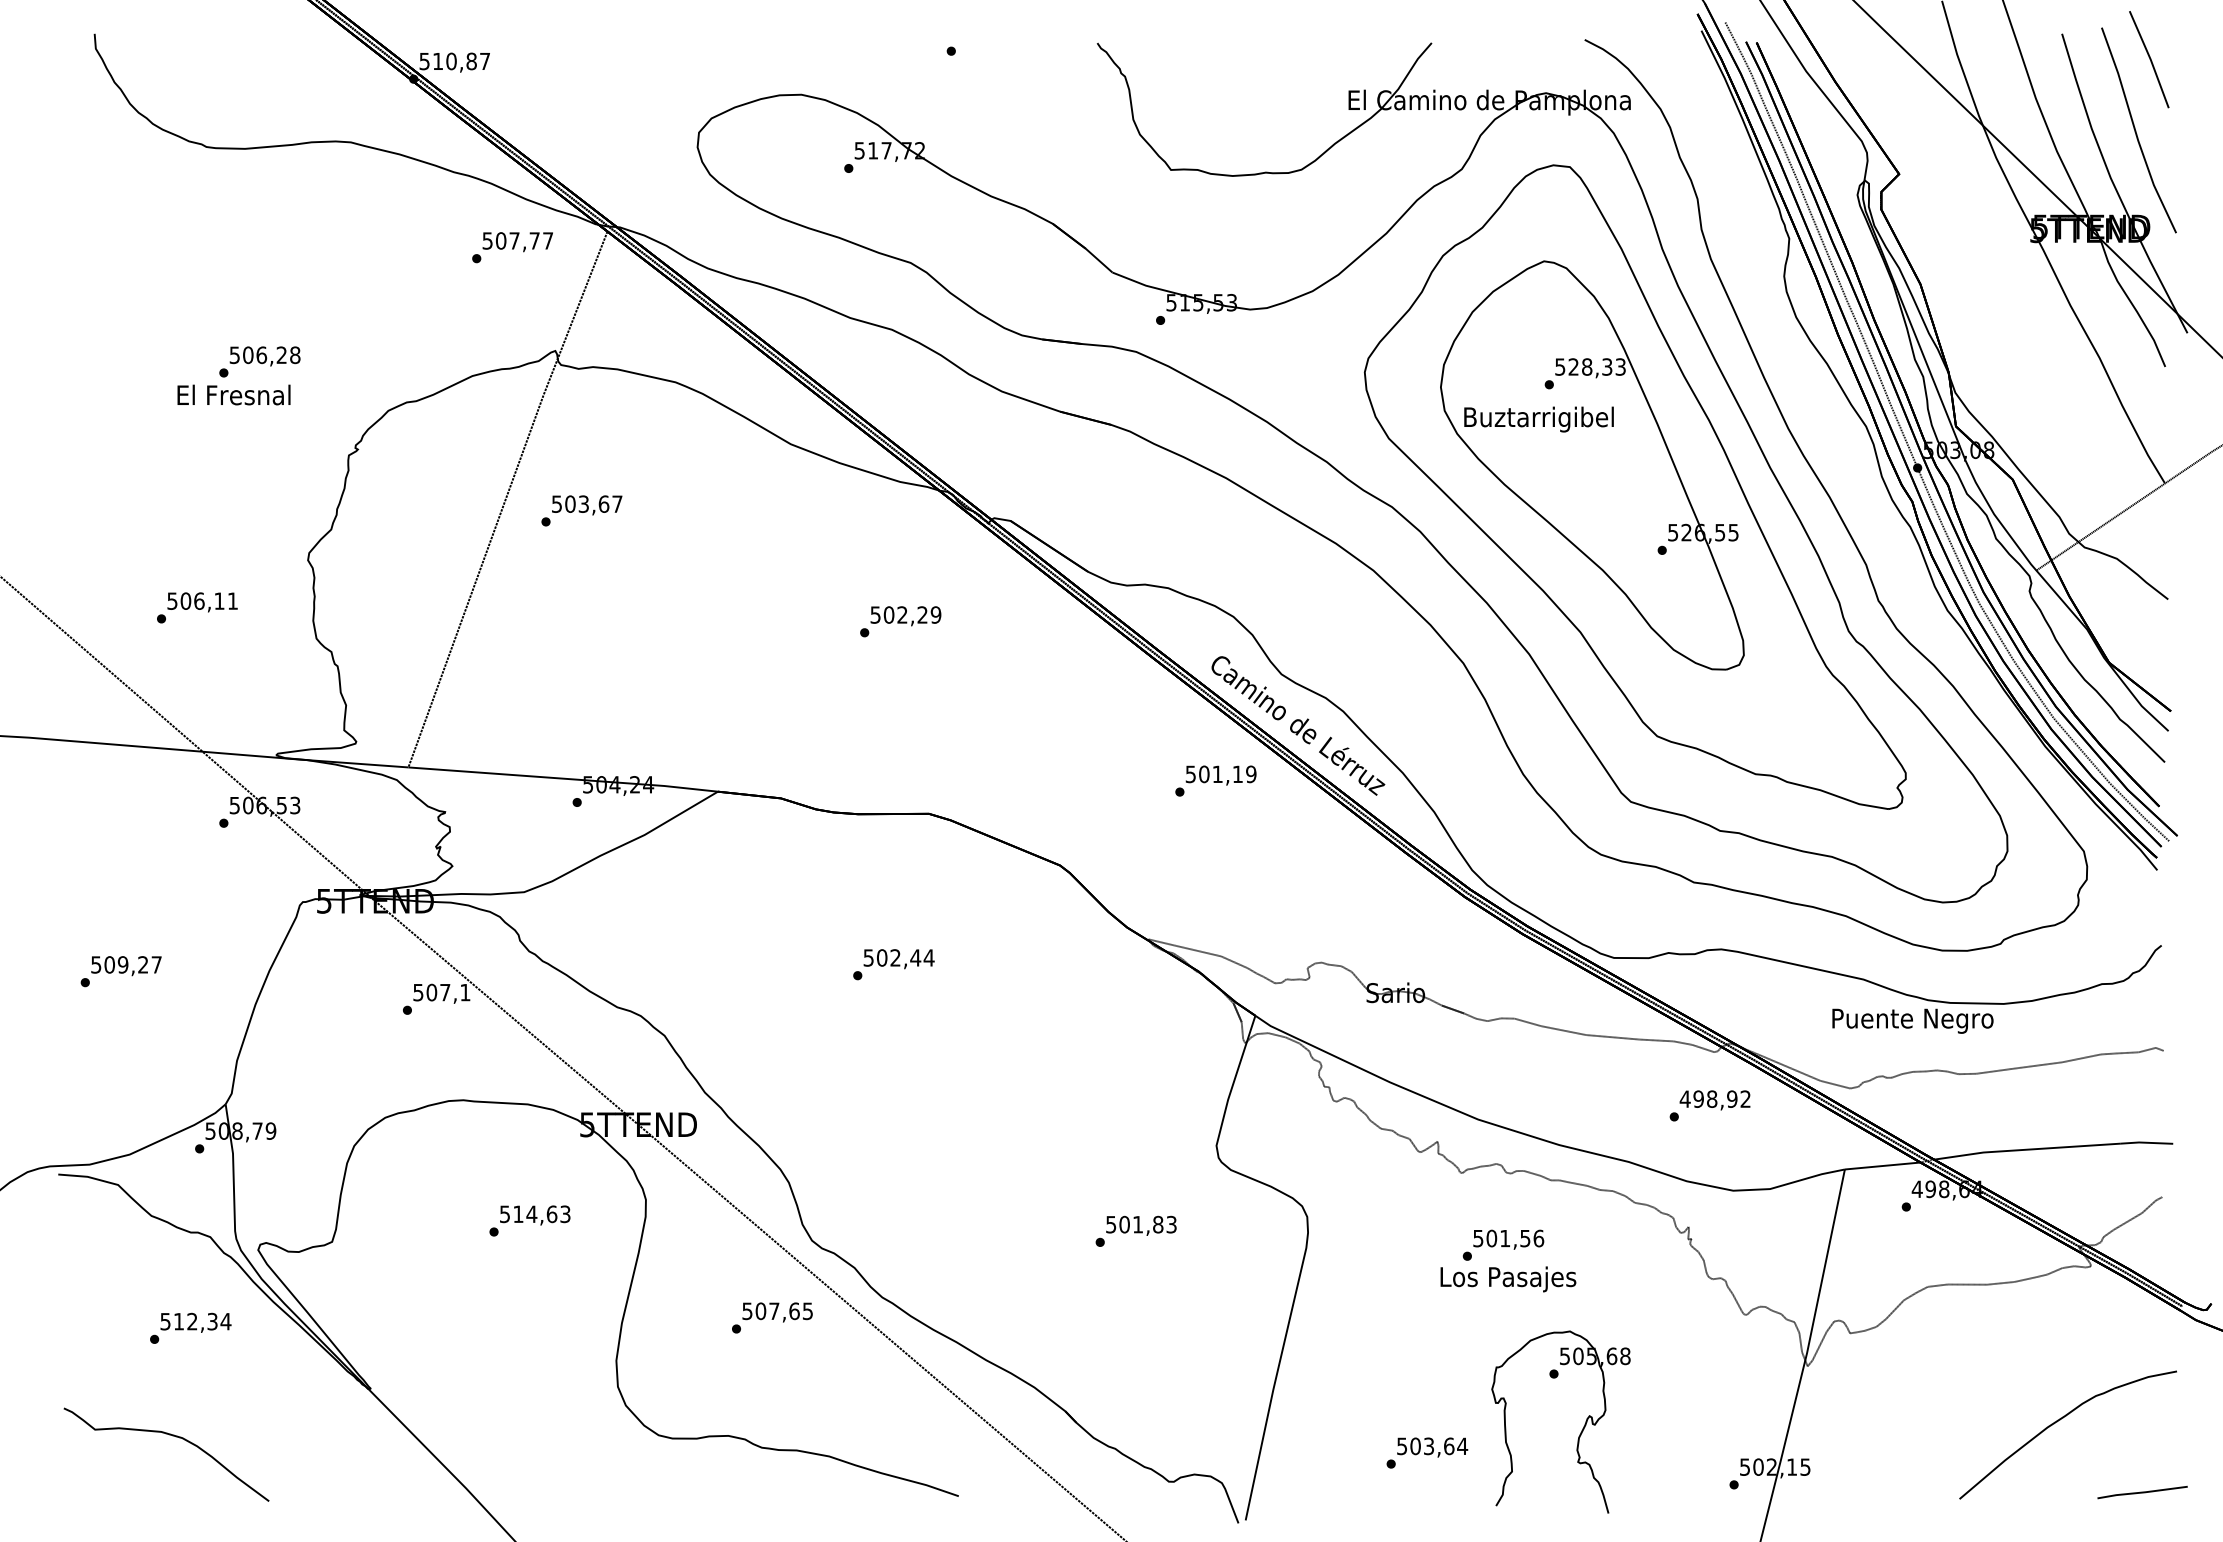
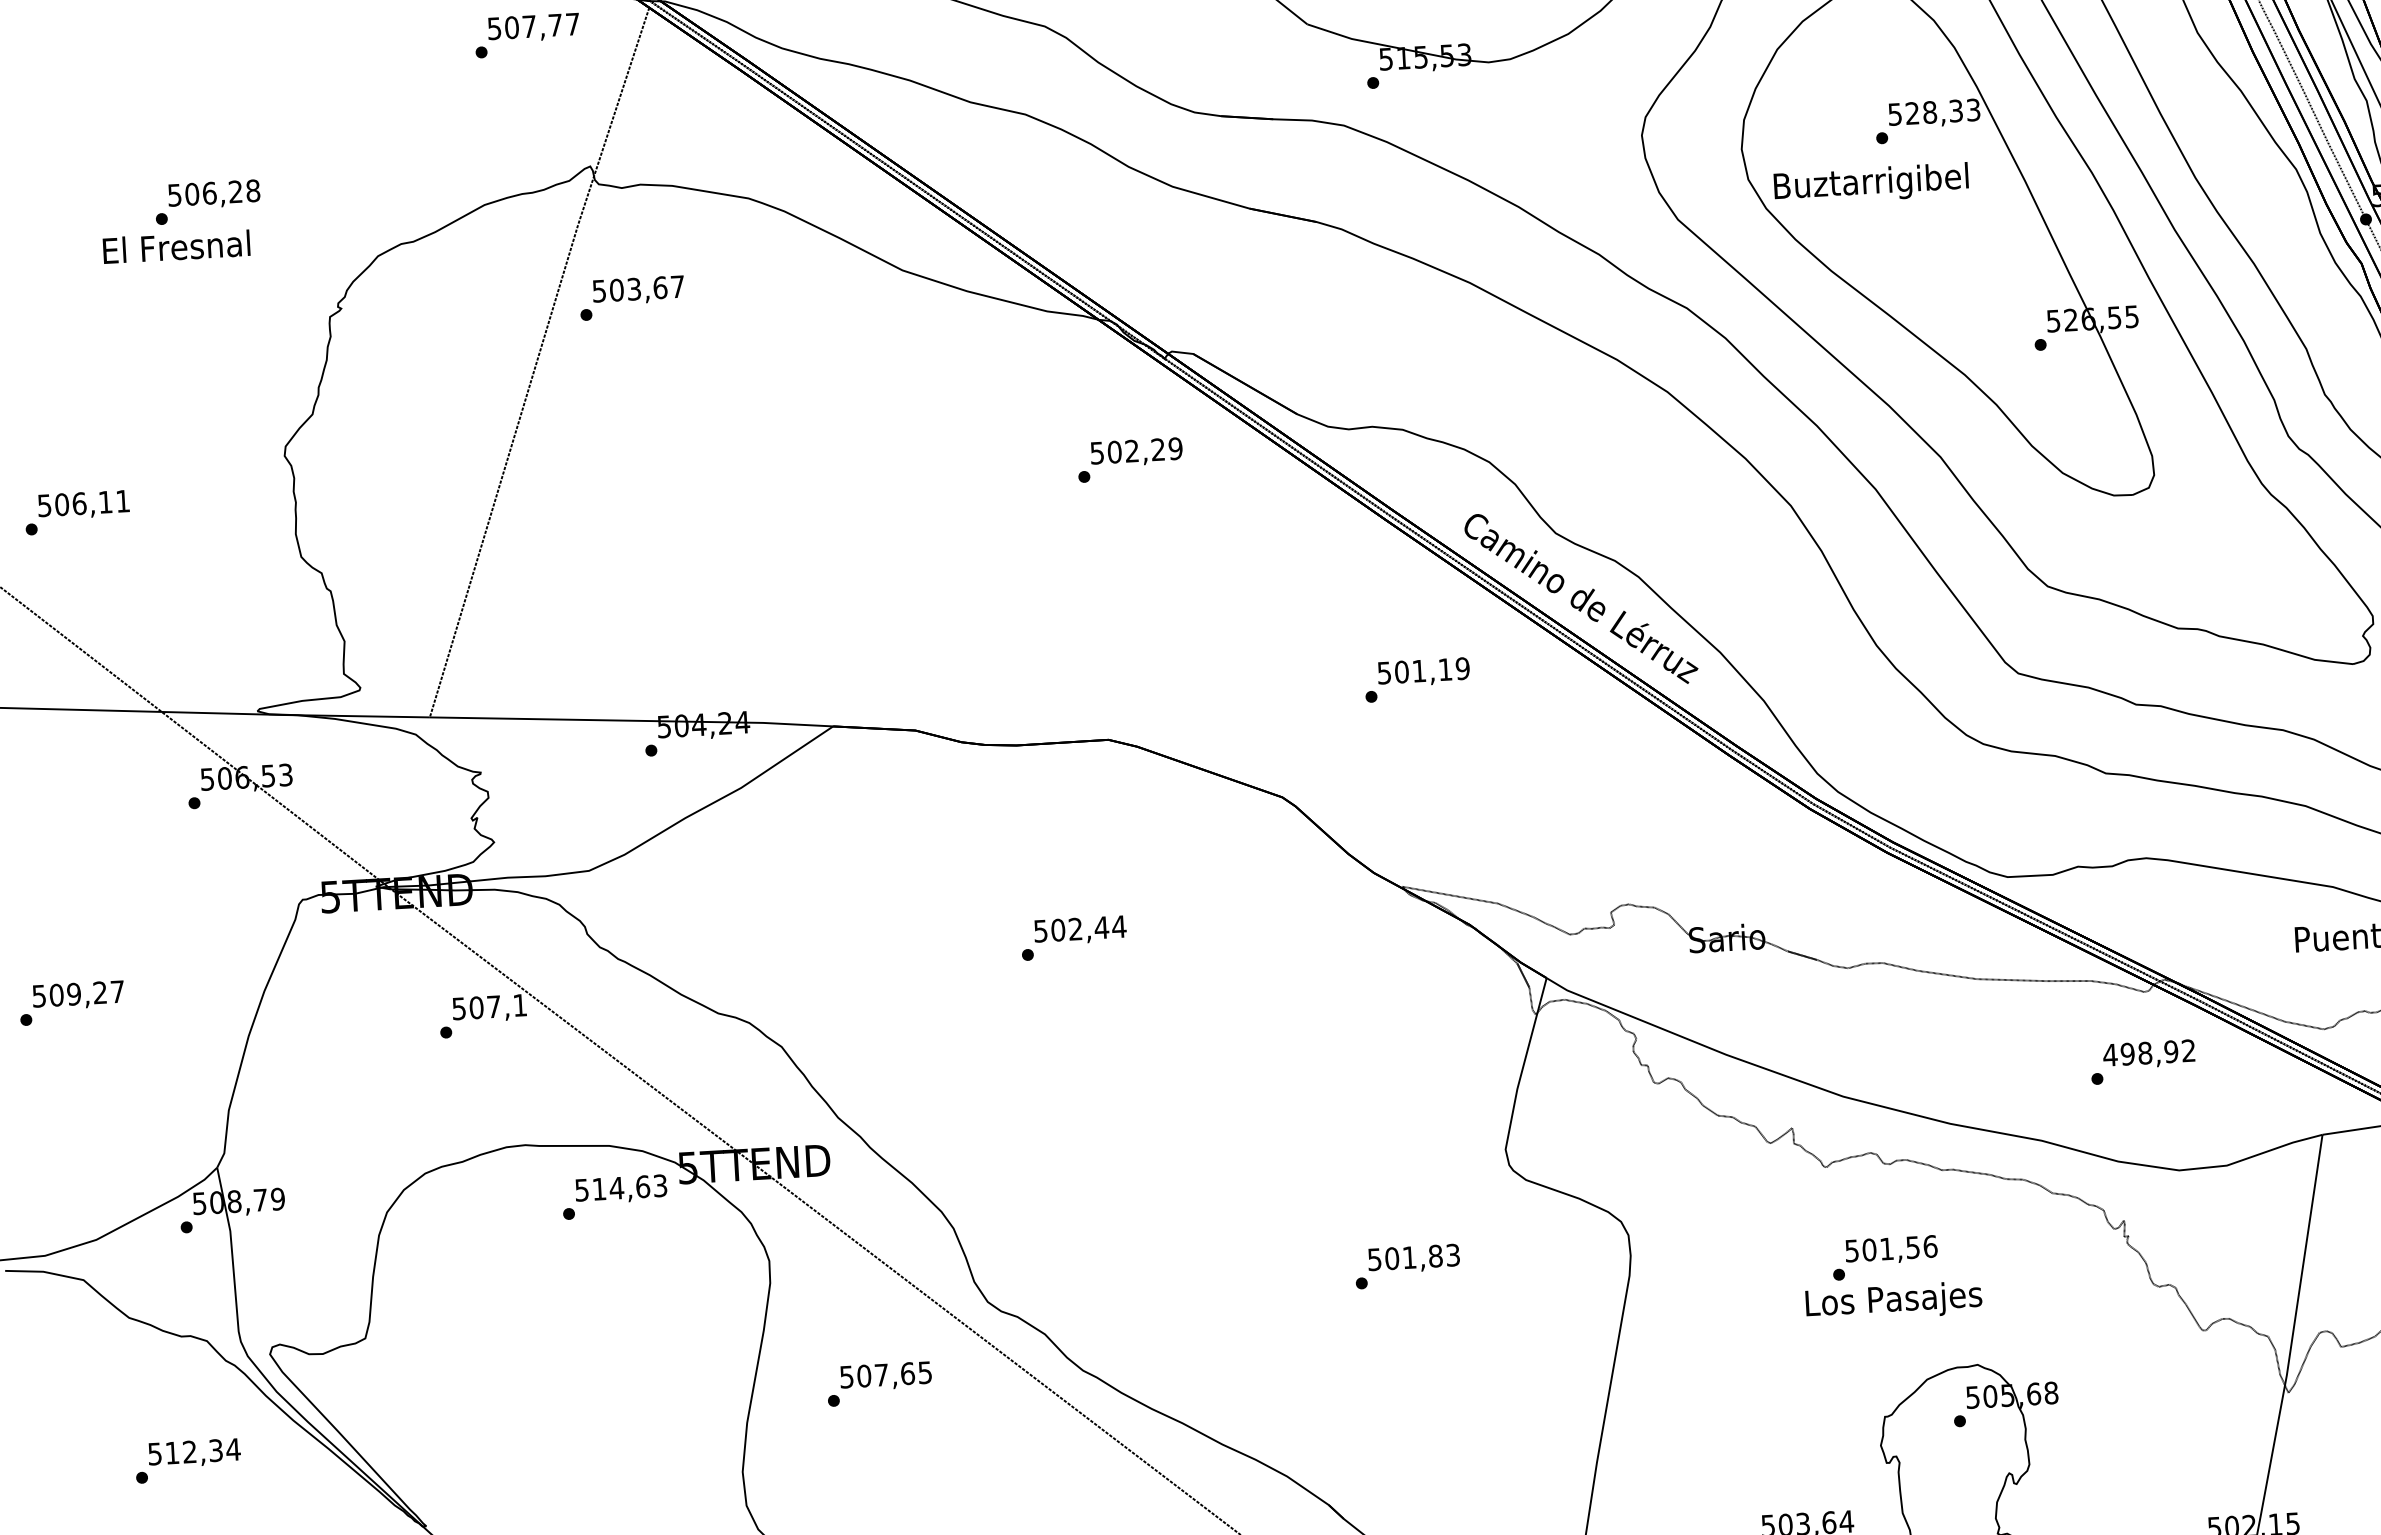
text: (581, 510) -> (631, 297), moved
text: (197, 607) -> (77, 512), moved
text: (900, 621) -> (1129, 459), moved
text: (1215, 780) -> (1416, 679), moved
text: (529, 1220) -> (614, 1196), moved
text: (772, 1317) -> (879, 1383), moved

